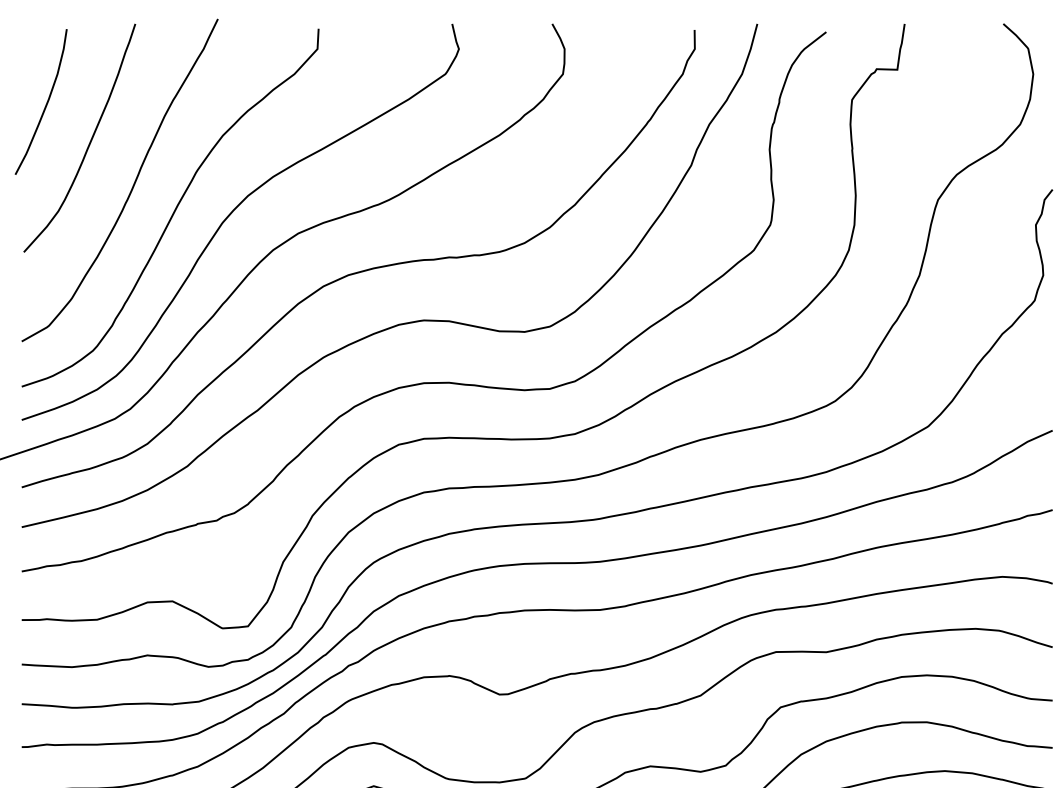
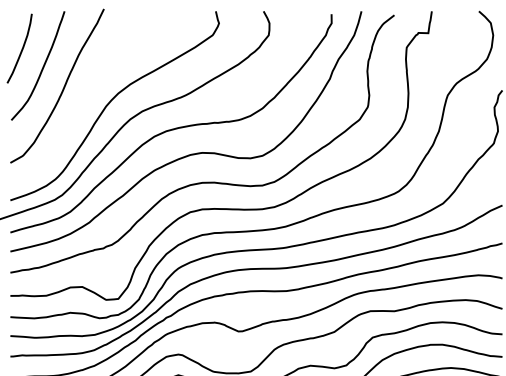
curve: (172, 210) -> (82, 100), removed

